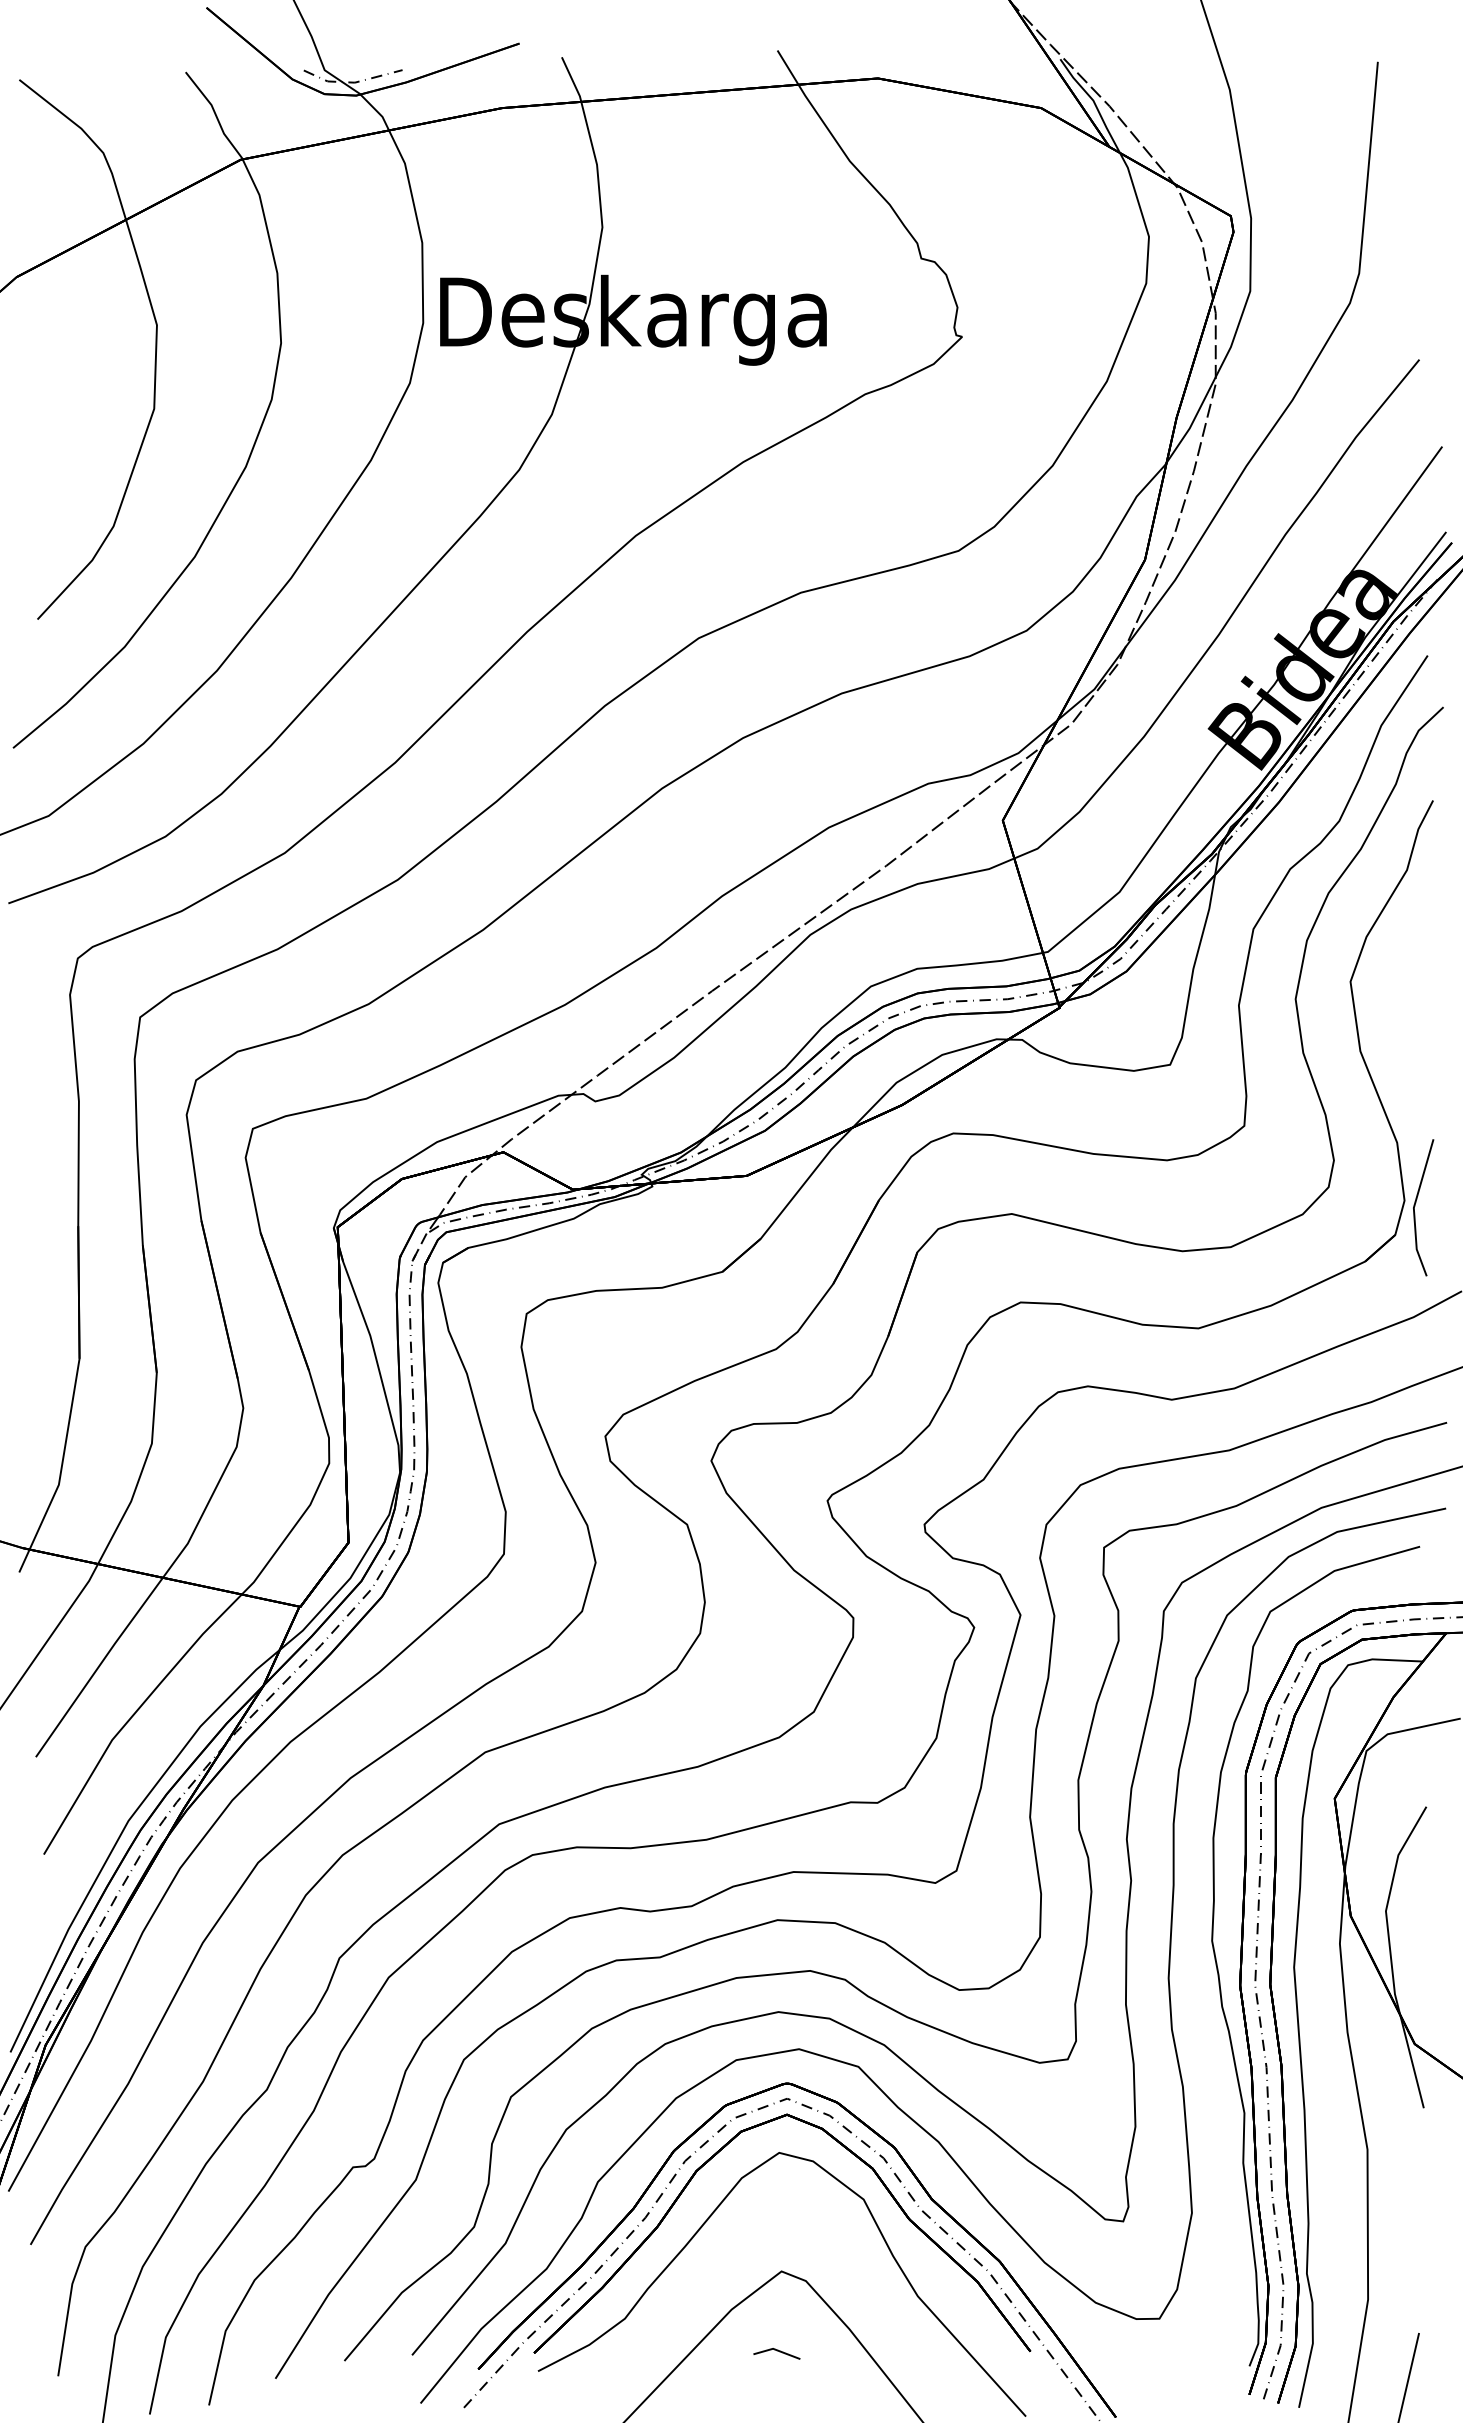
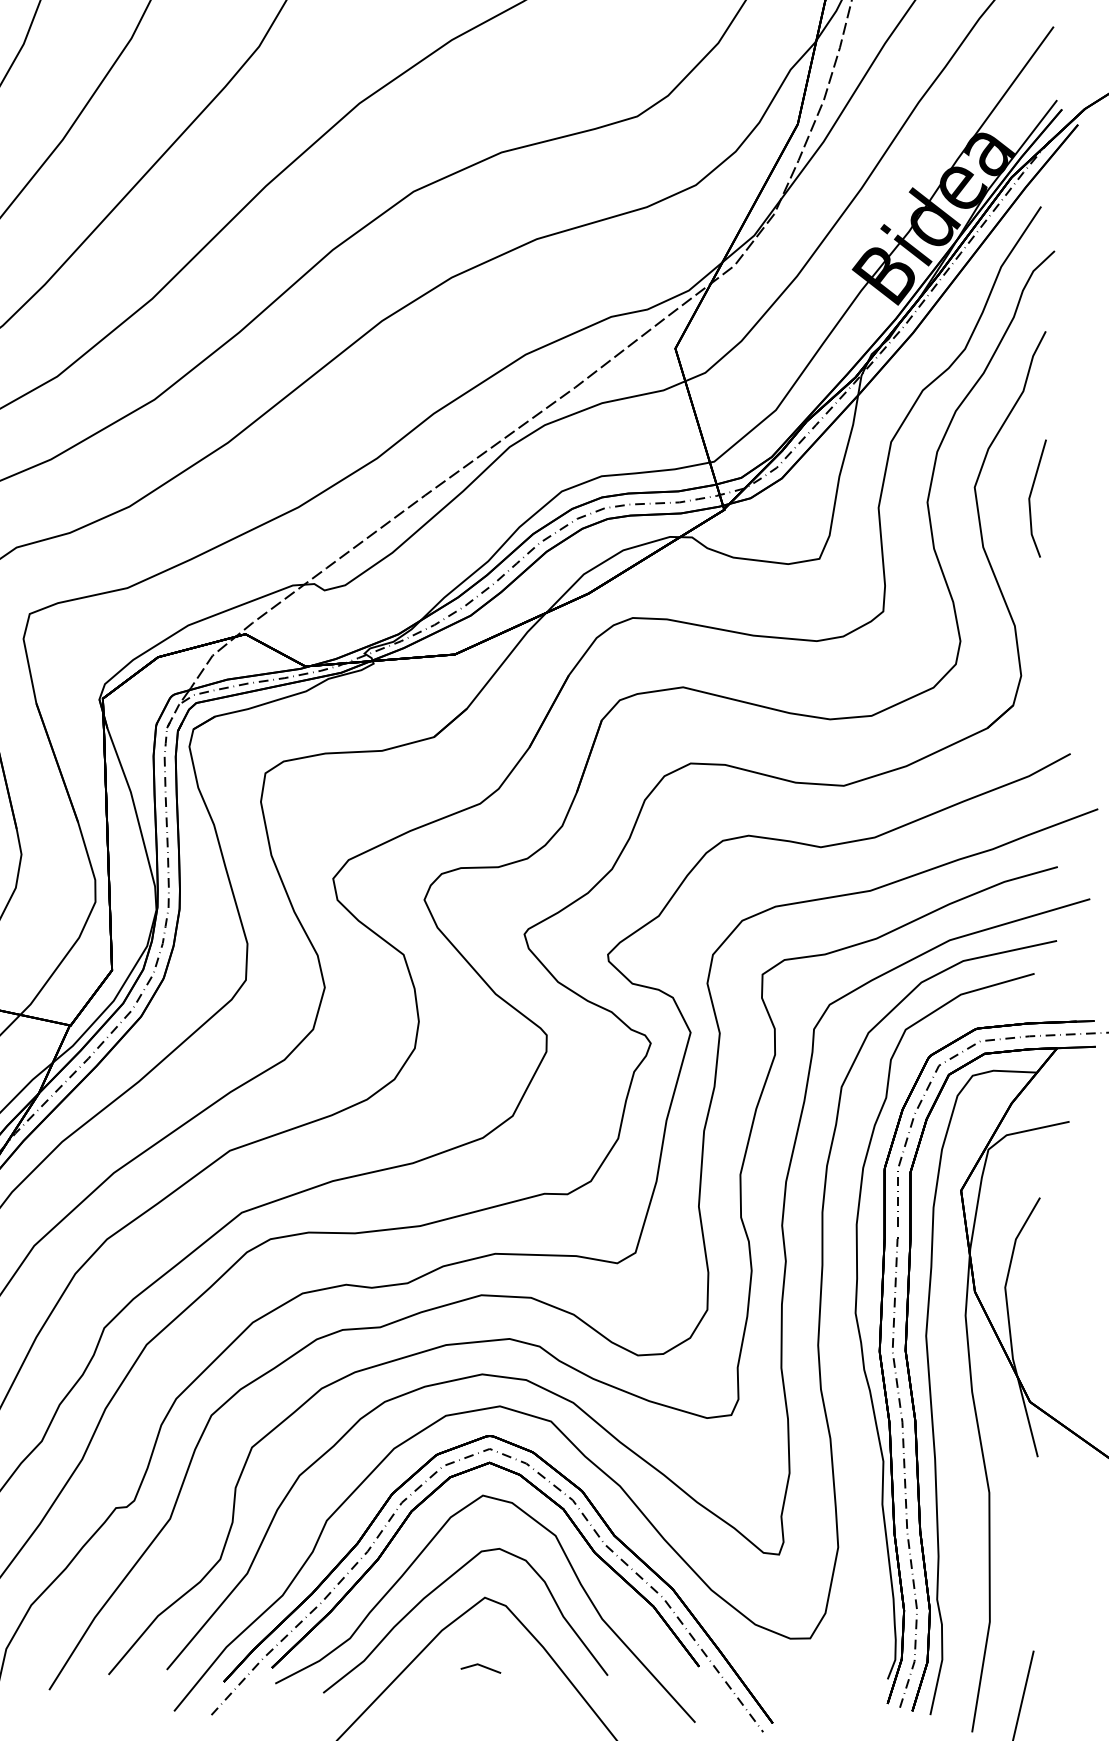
line: (1415, 1206) -> (1030, 497), moved
curve: (728, 2259) -> (439, 1587), added

